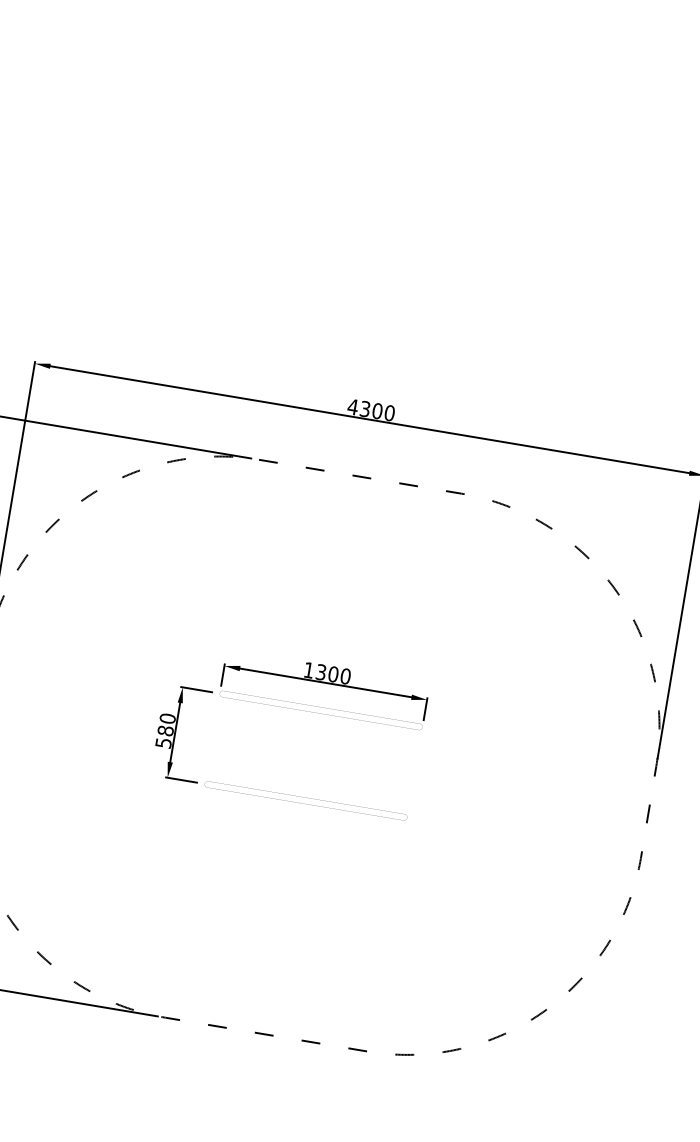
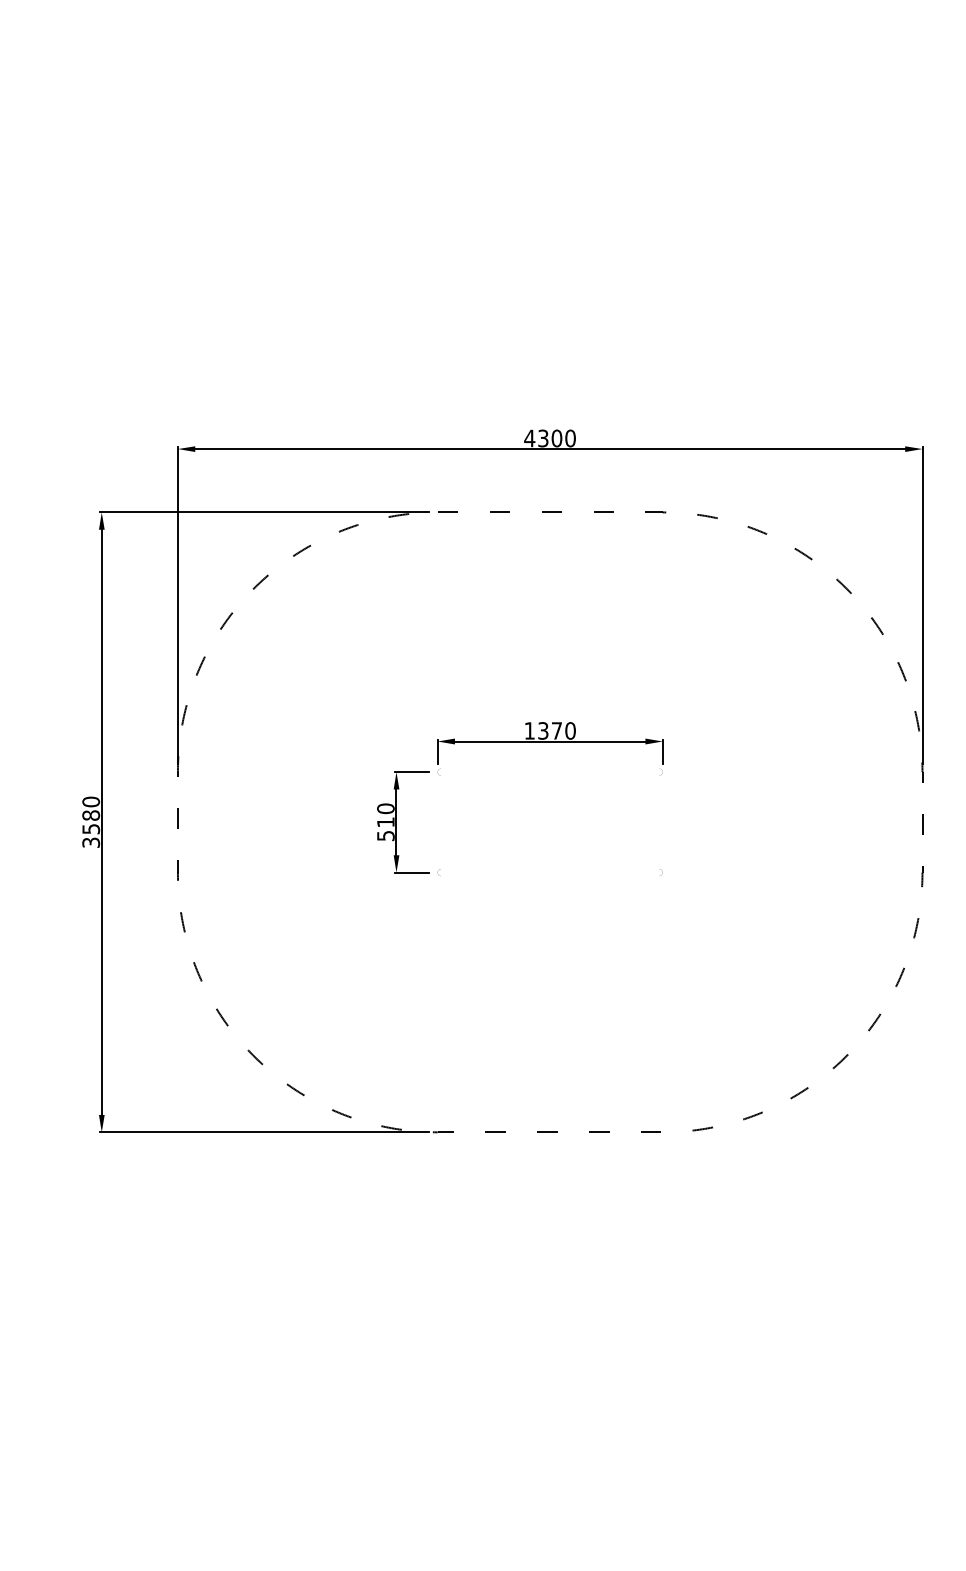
text: (333, 673) -> (556, 730), 1300 -> 1370
text: (165, 731) -> (385, 822), 580 -> 510

